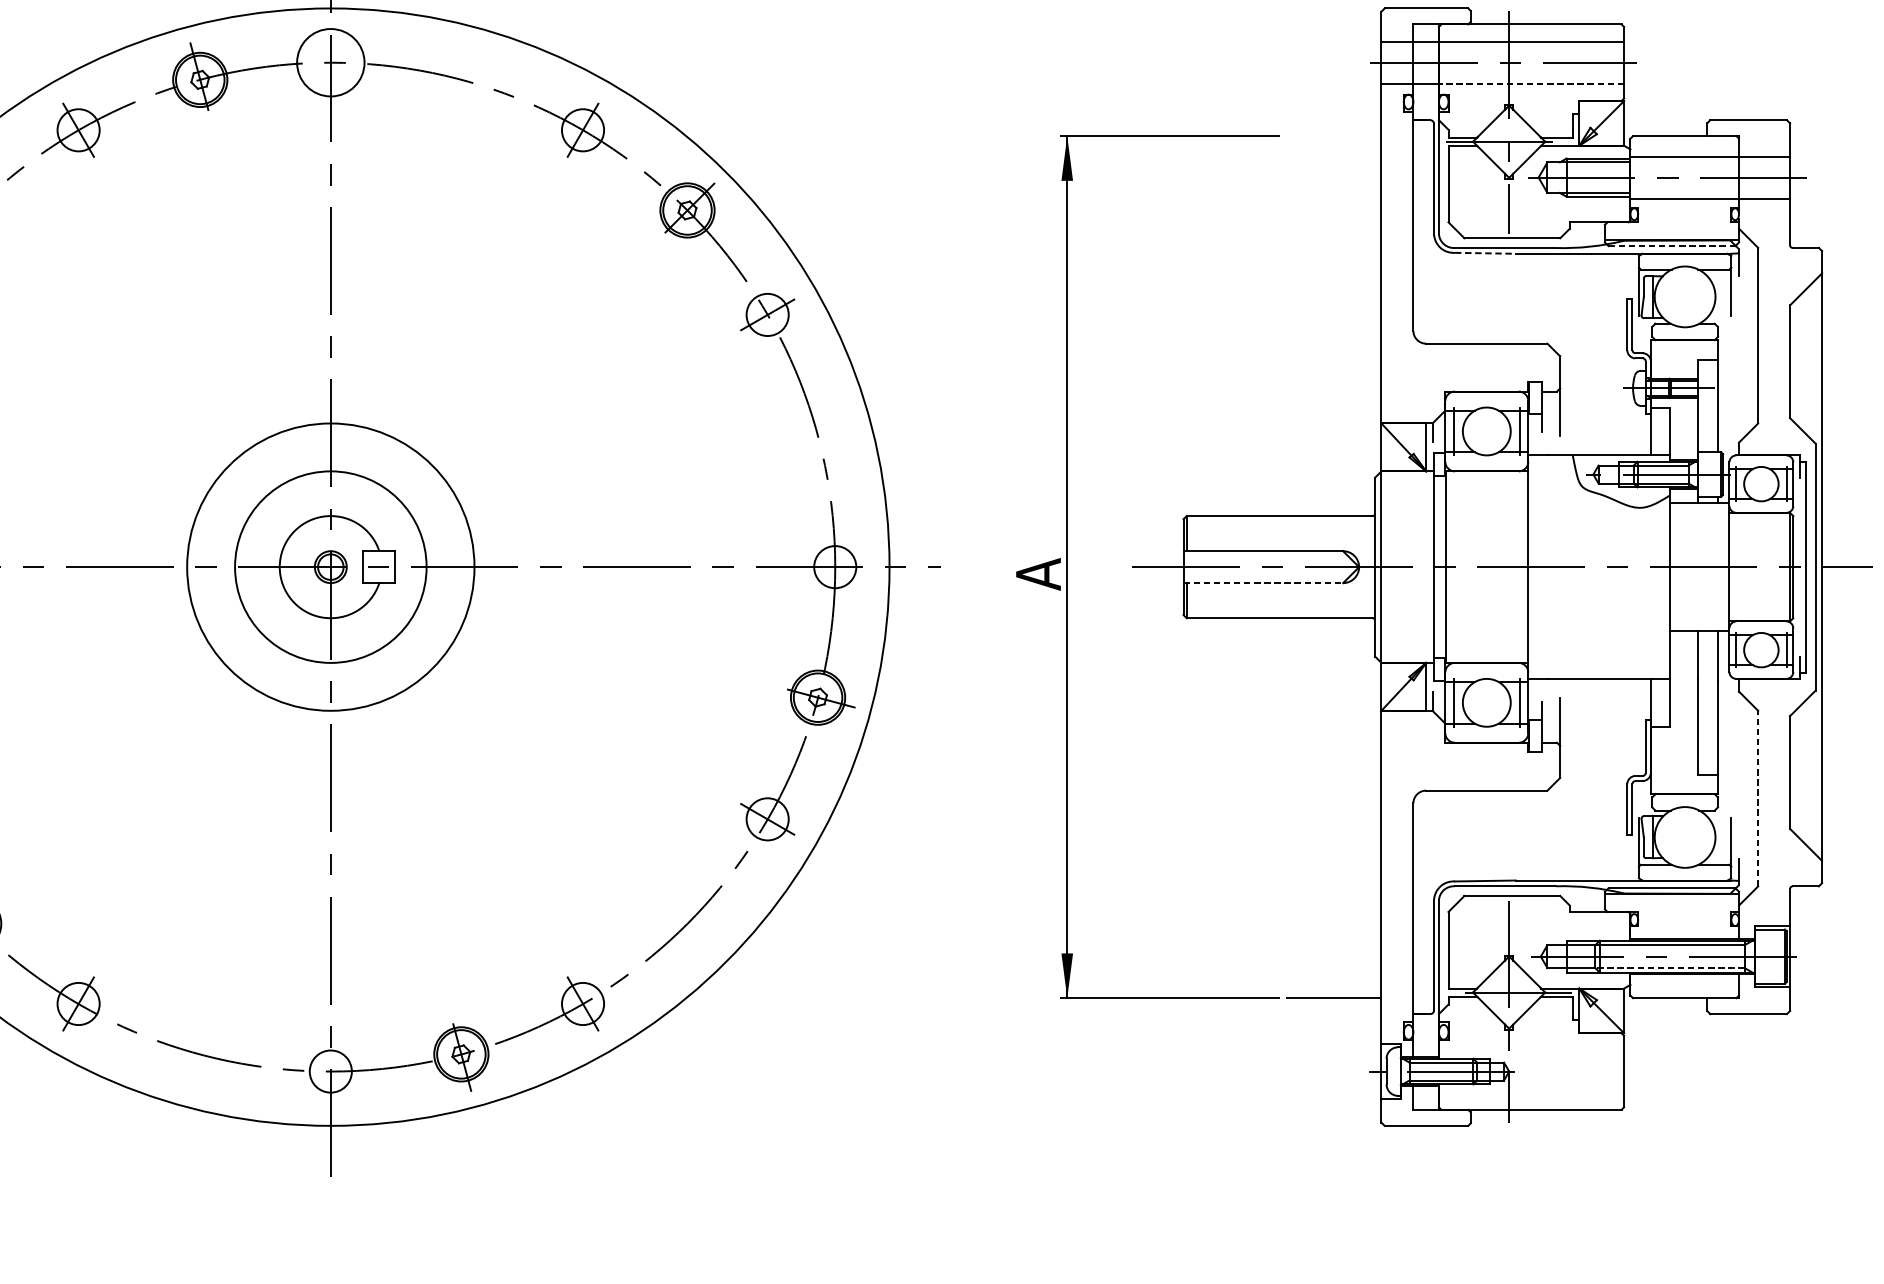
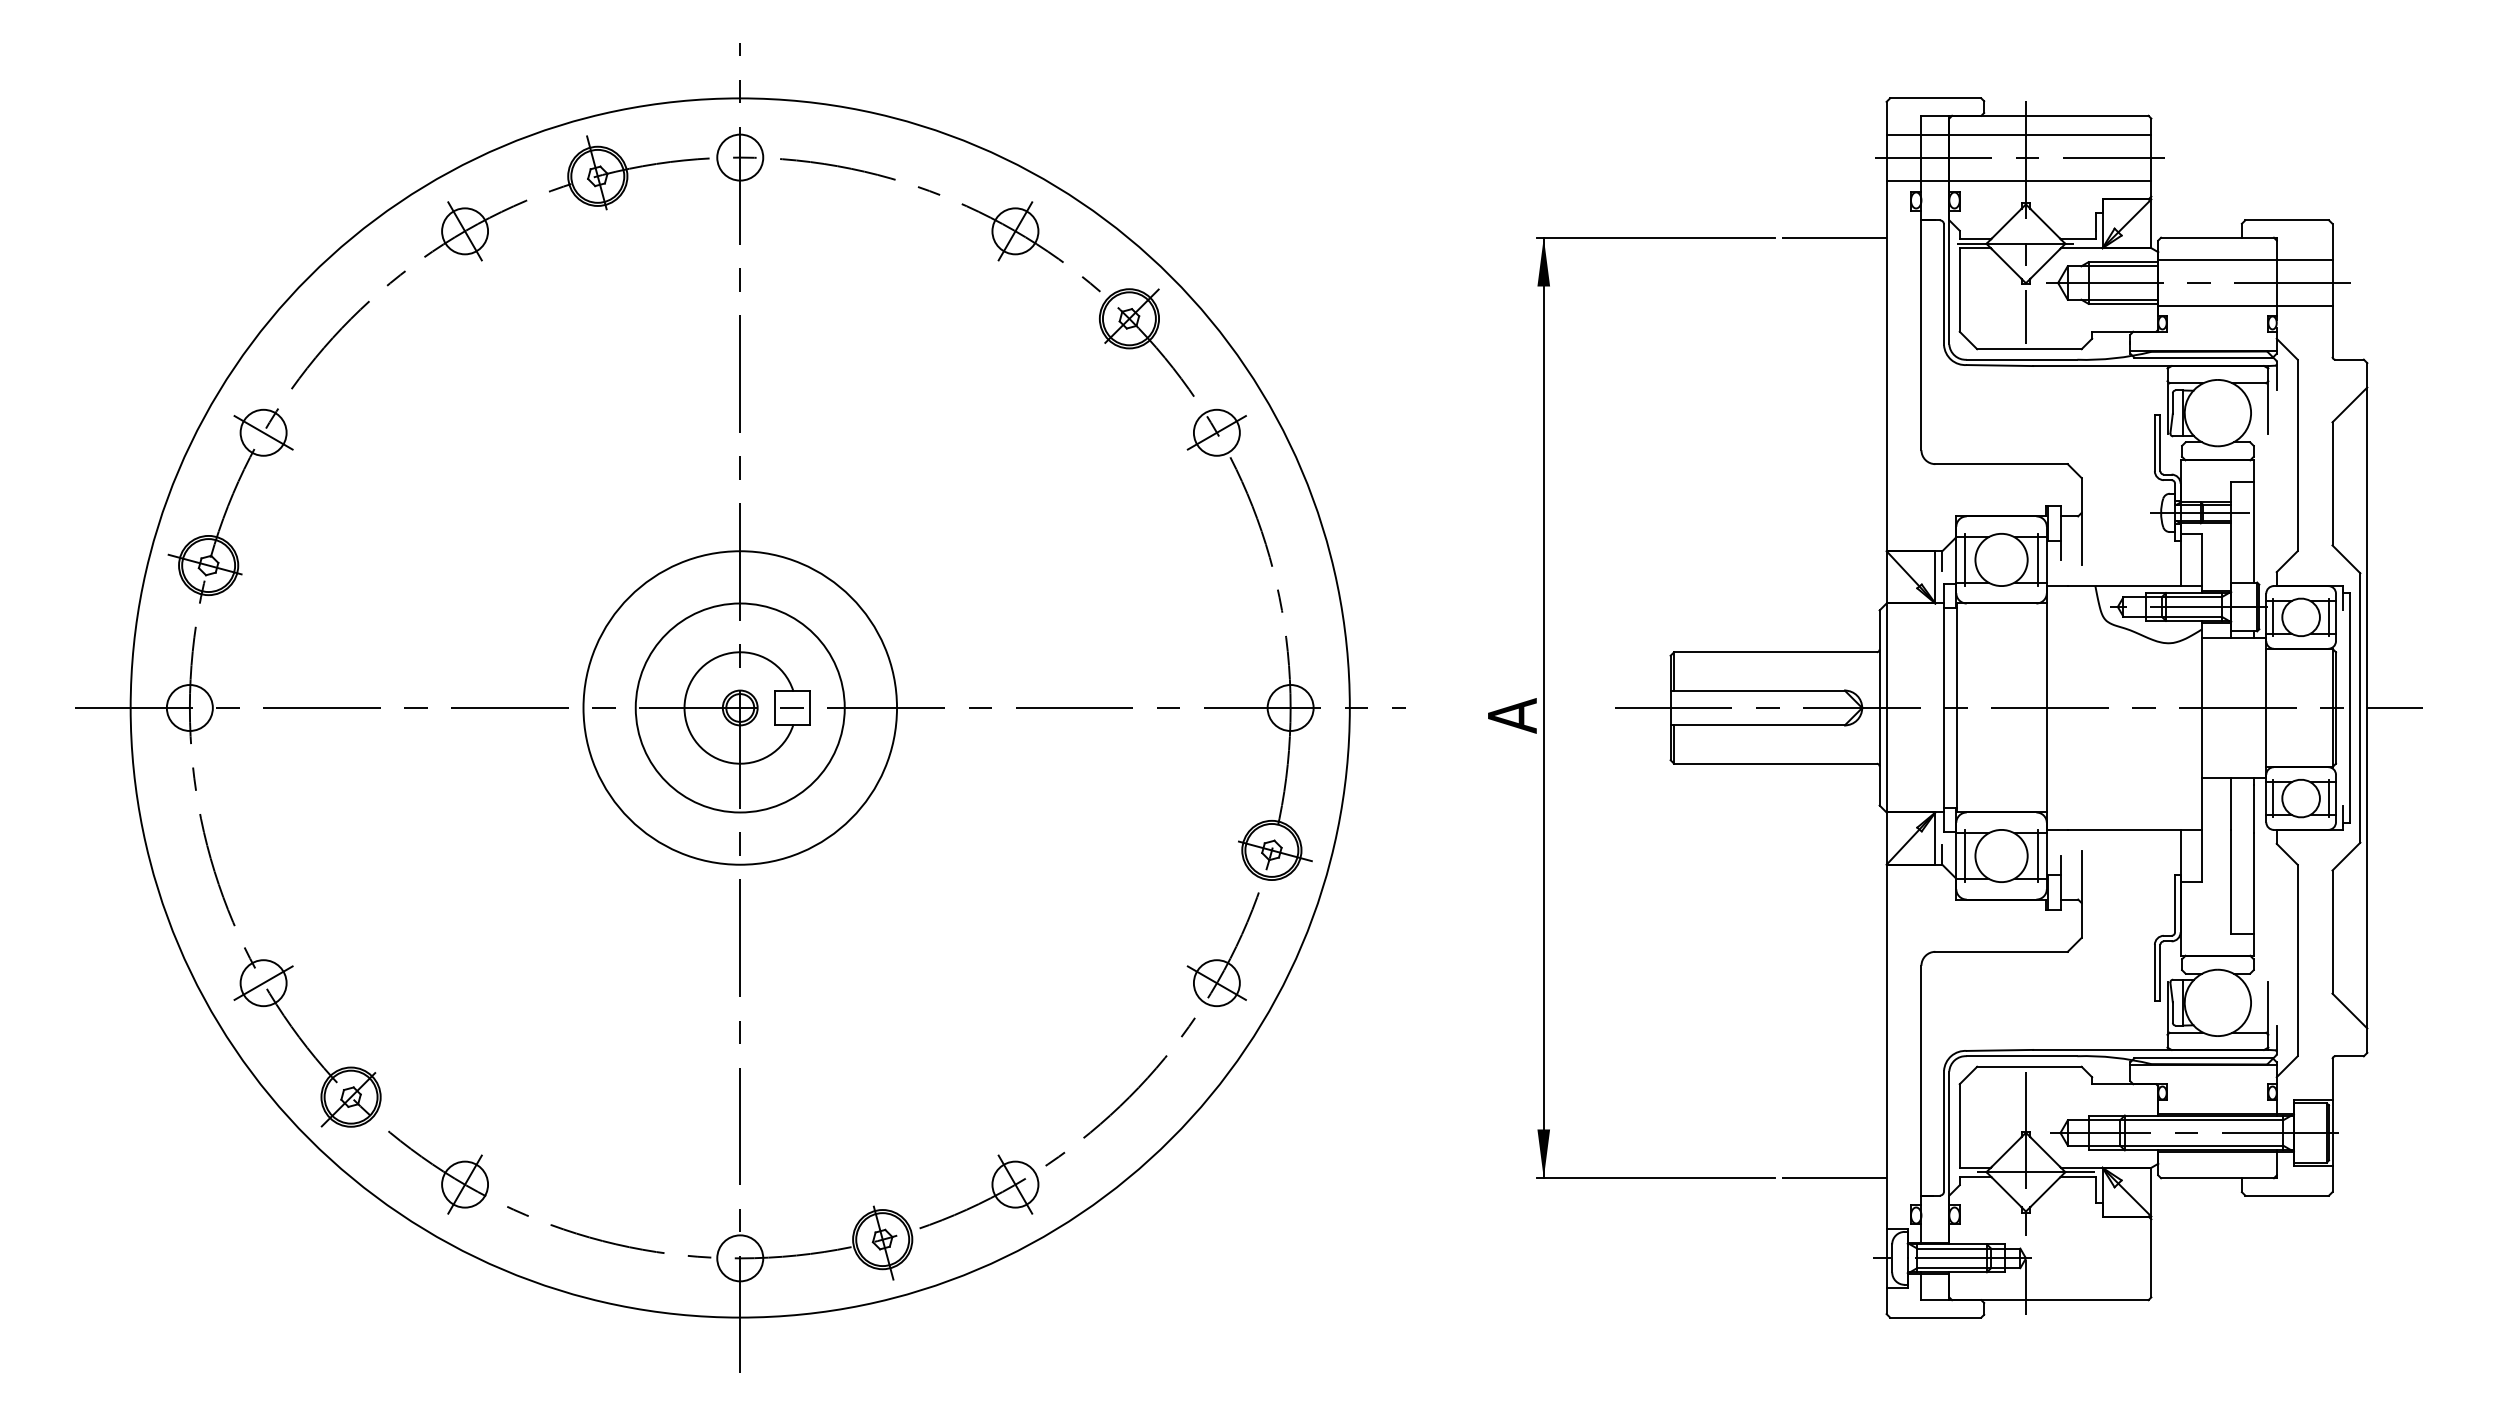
circle: (331, 62) -> (740, 157), size x0.62
line: (1530, 83) -> (2049, 180), dashed -> solid
line: (1333, 135) -> (1834, 237), added
line: (1672, 245) -> (2204, 357), dashed -> solid
line: (1485, 253) -> (2000, 365), dashed -> solid
line: (1264, 583) -> (1758, 725), dashed -> solid
line: (1758, 798) -> (2297, 960), dashed -> solid
line: (1670, 968) -> (2201, 1145), dashed -> solid

